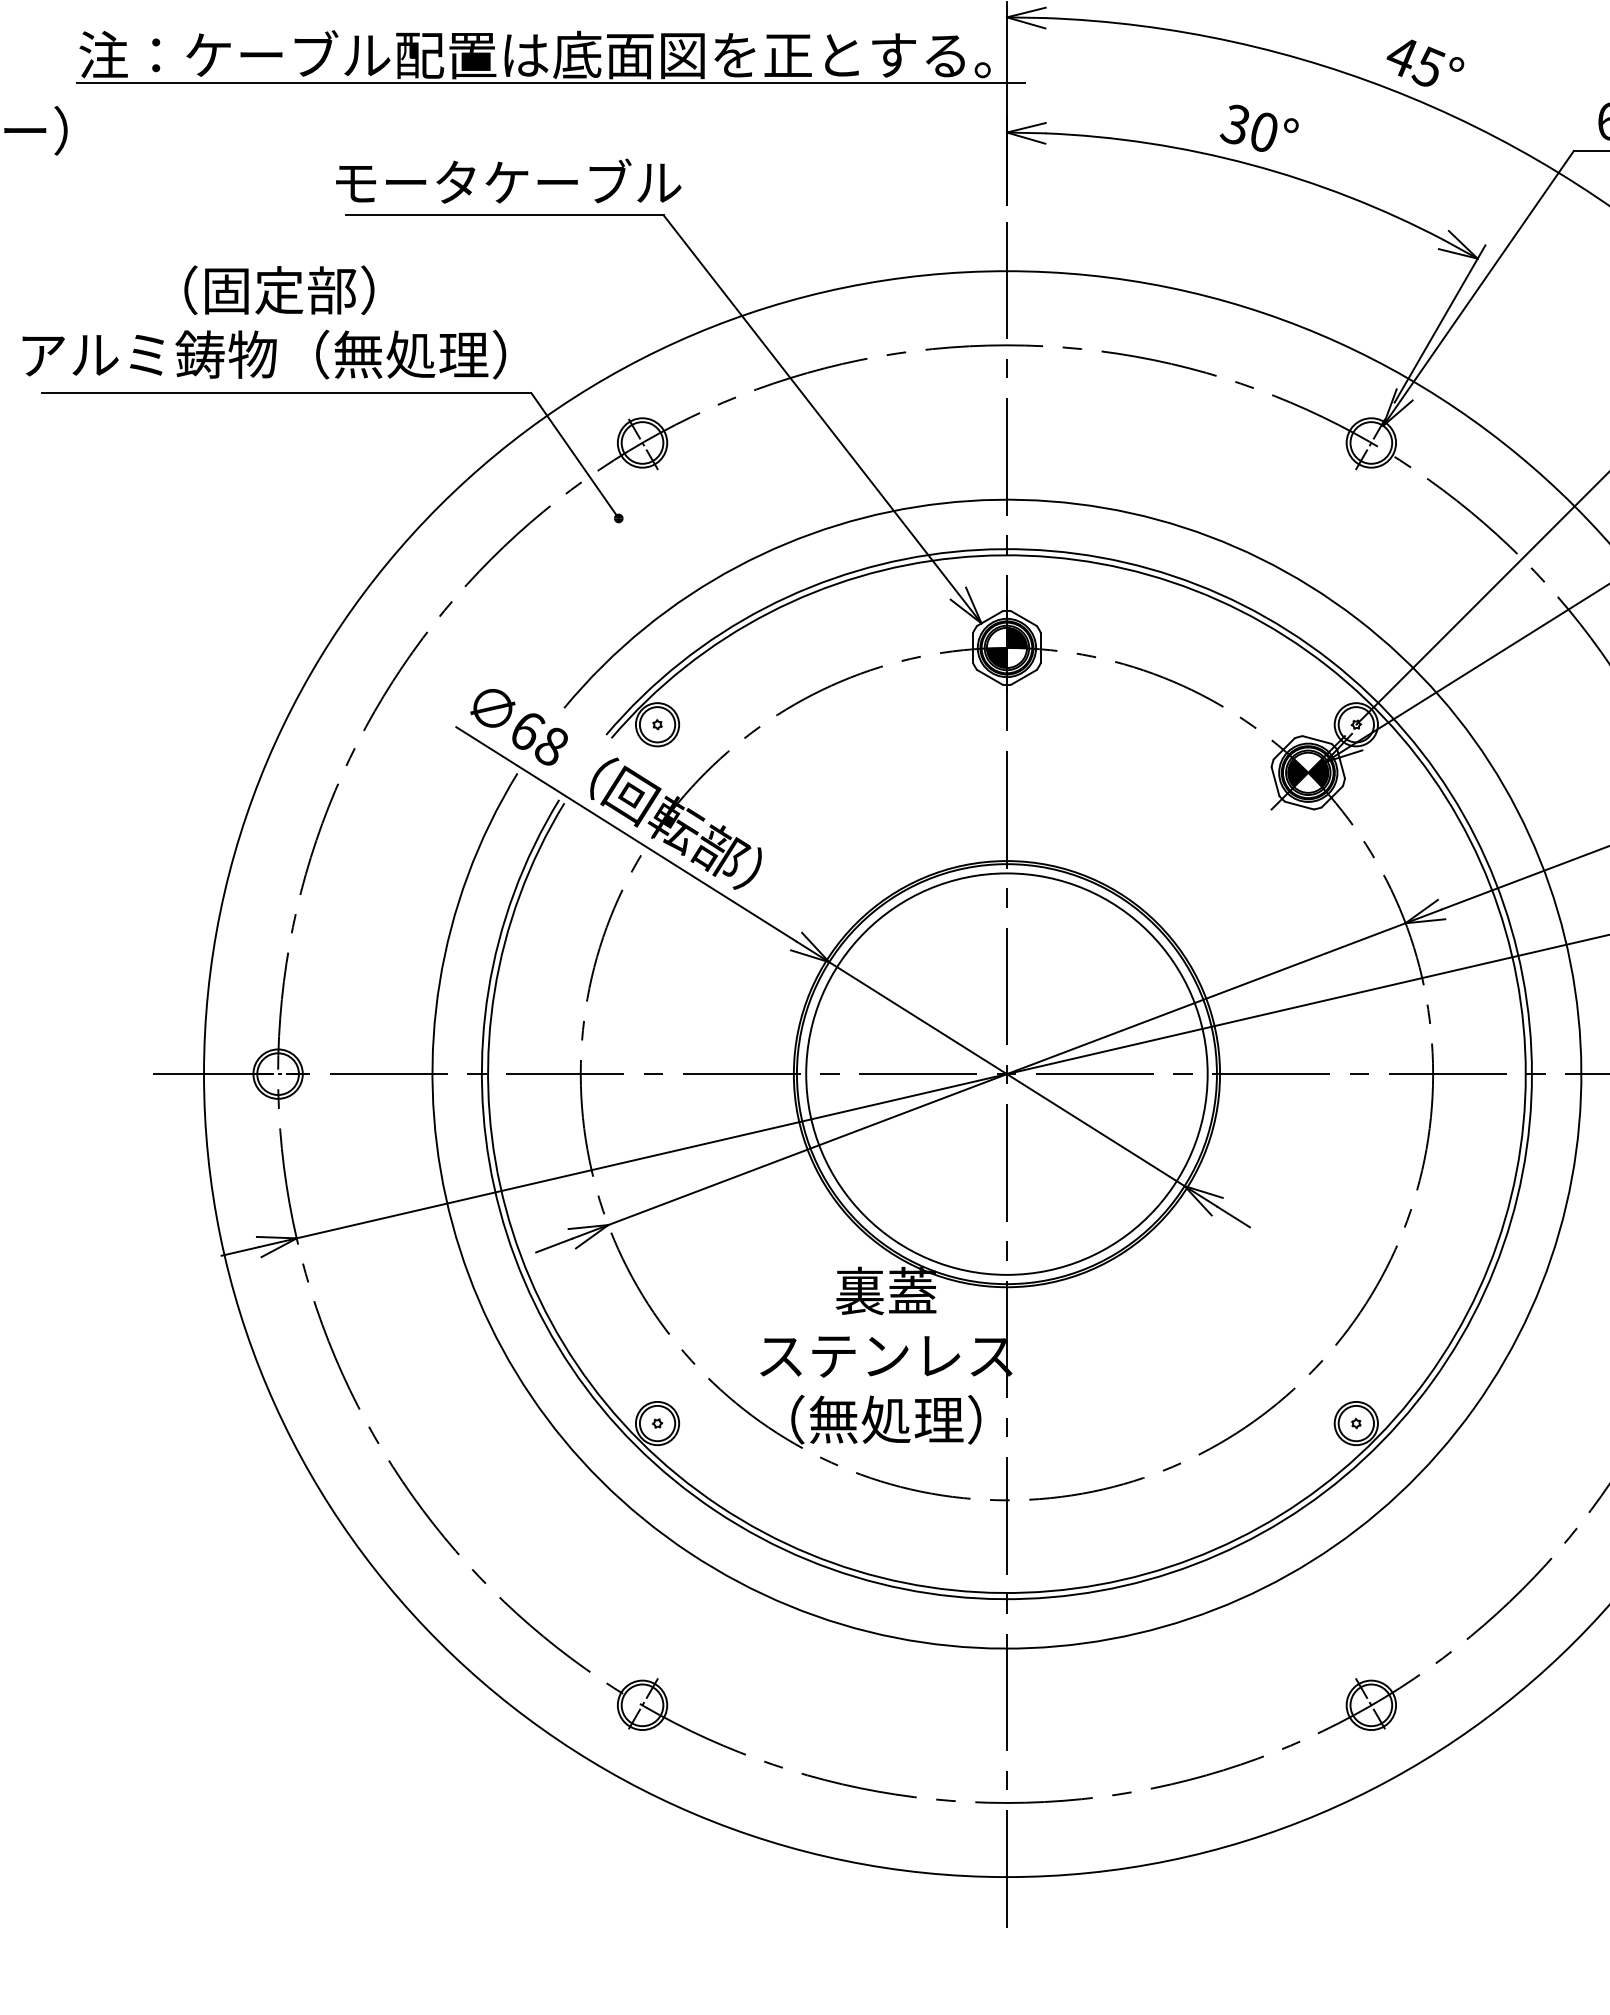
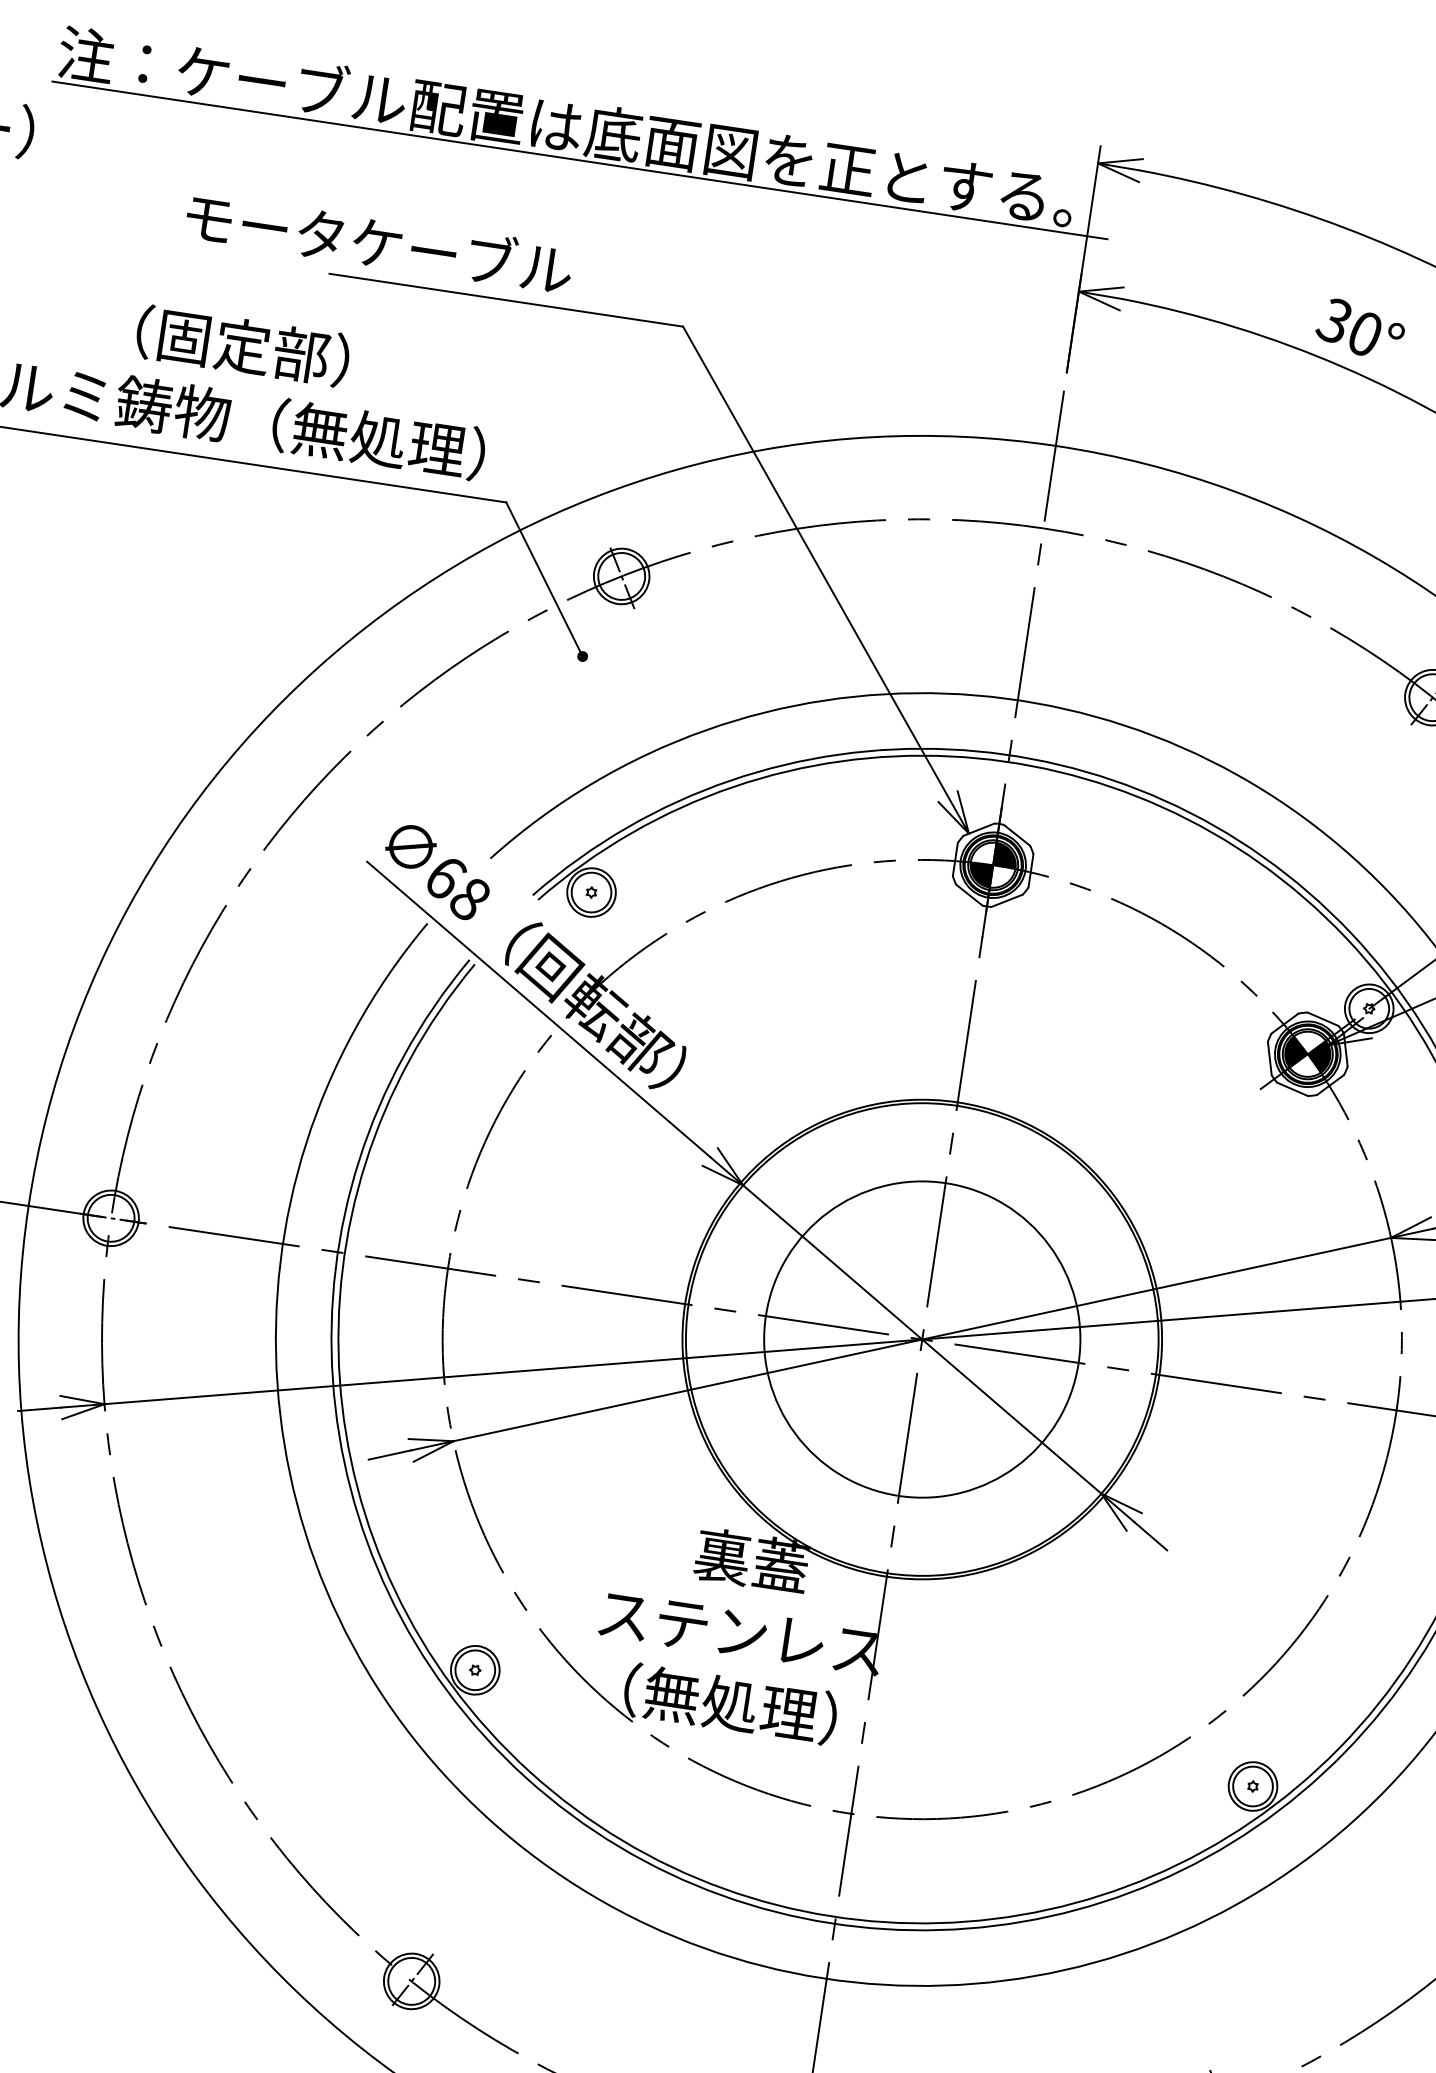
text: (508, 180) -> (379, 241), moved
circle: (1006, 1073) -> (921, 1338), size x0.7

